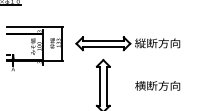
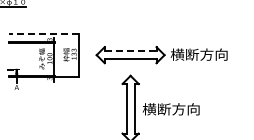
line: (34, 26) -> (43, 33), solid -> dashed
line: (103, 40) -> (130, 51), solid -> dashed
text: (140, 43) -> (177, 54), 縦断方向 -> 横断方向
text: (157, 85) -> (170, 109), moved

